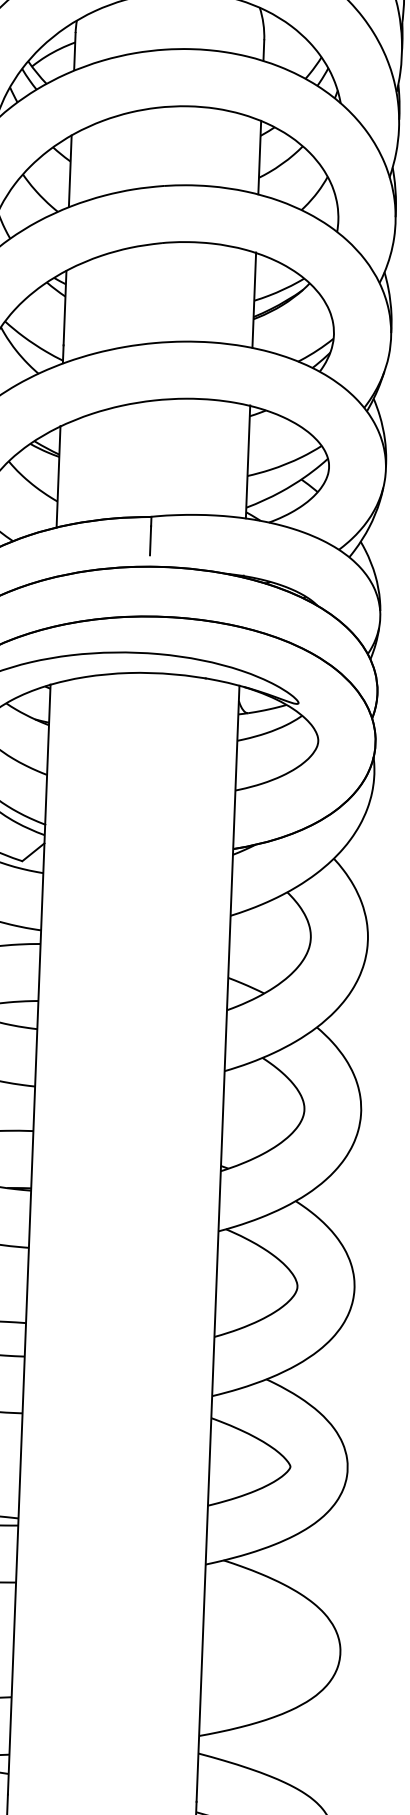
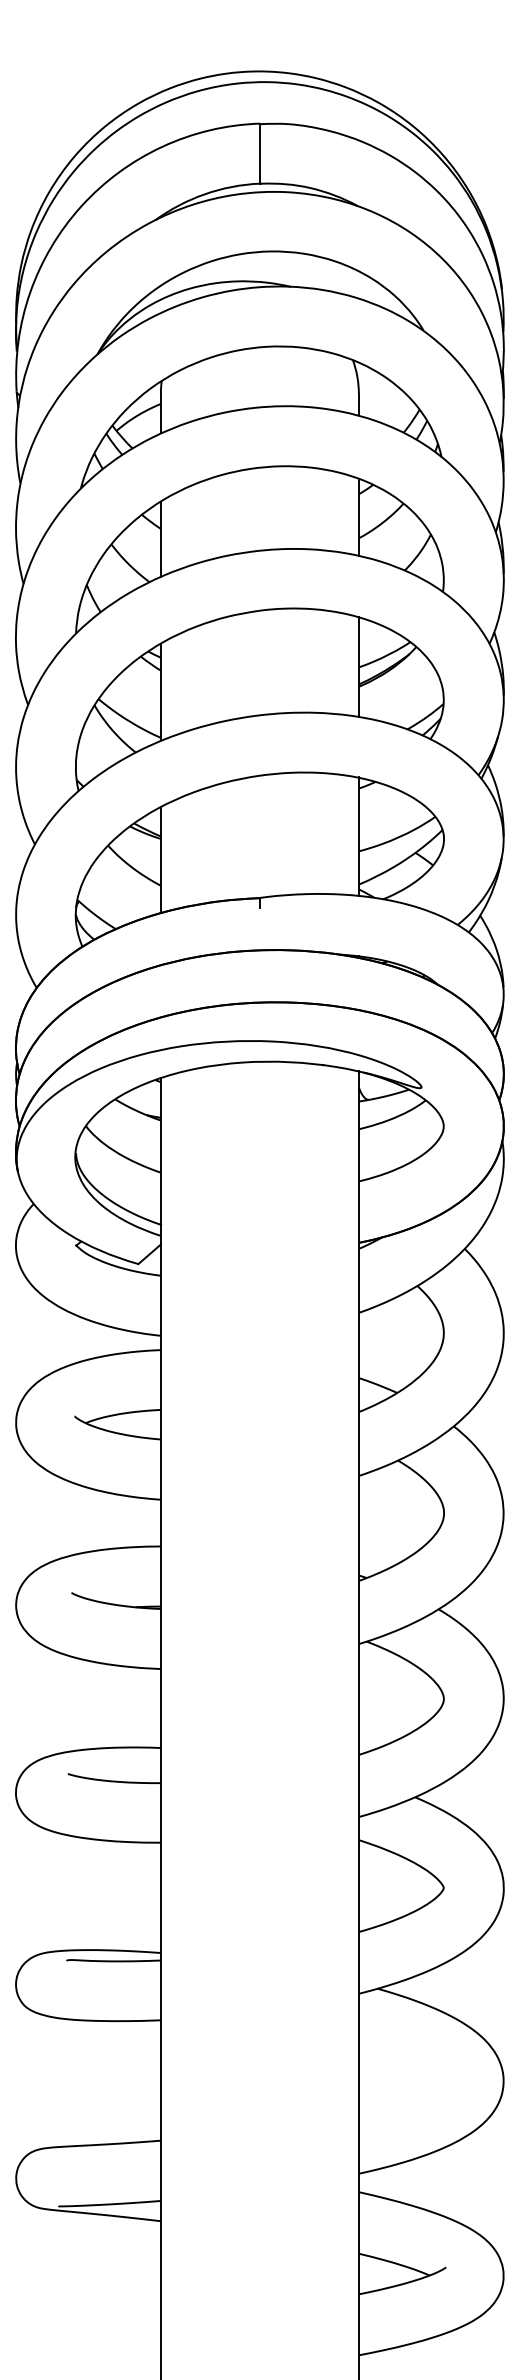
line: (150, 540) -> (259, 922), removed

